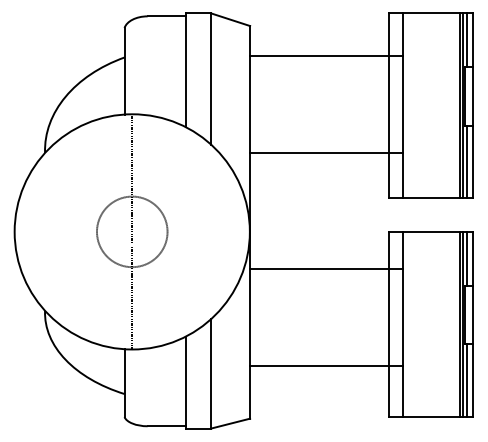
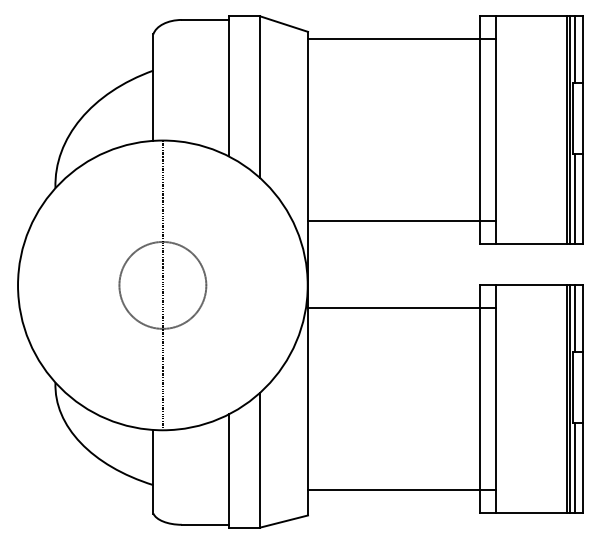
line: (326, 56) -> (402, 39), moved
line: (326, 153) -> (402, 221), moved
line: (326, 269) -> (402, 308), moved
line: (326, 365) -> (402, 490), moved

